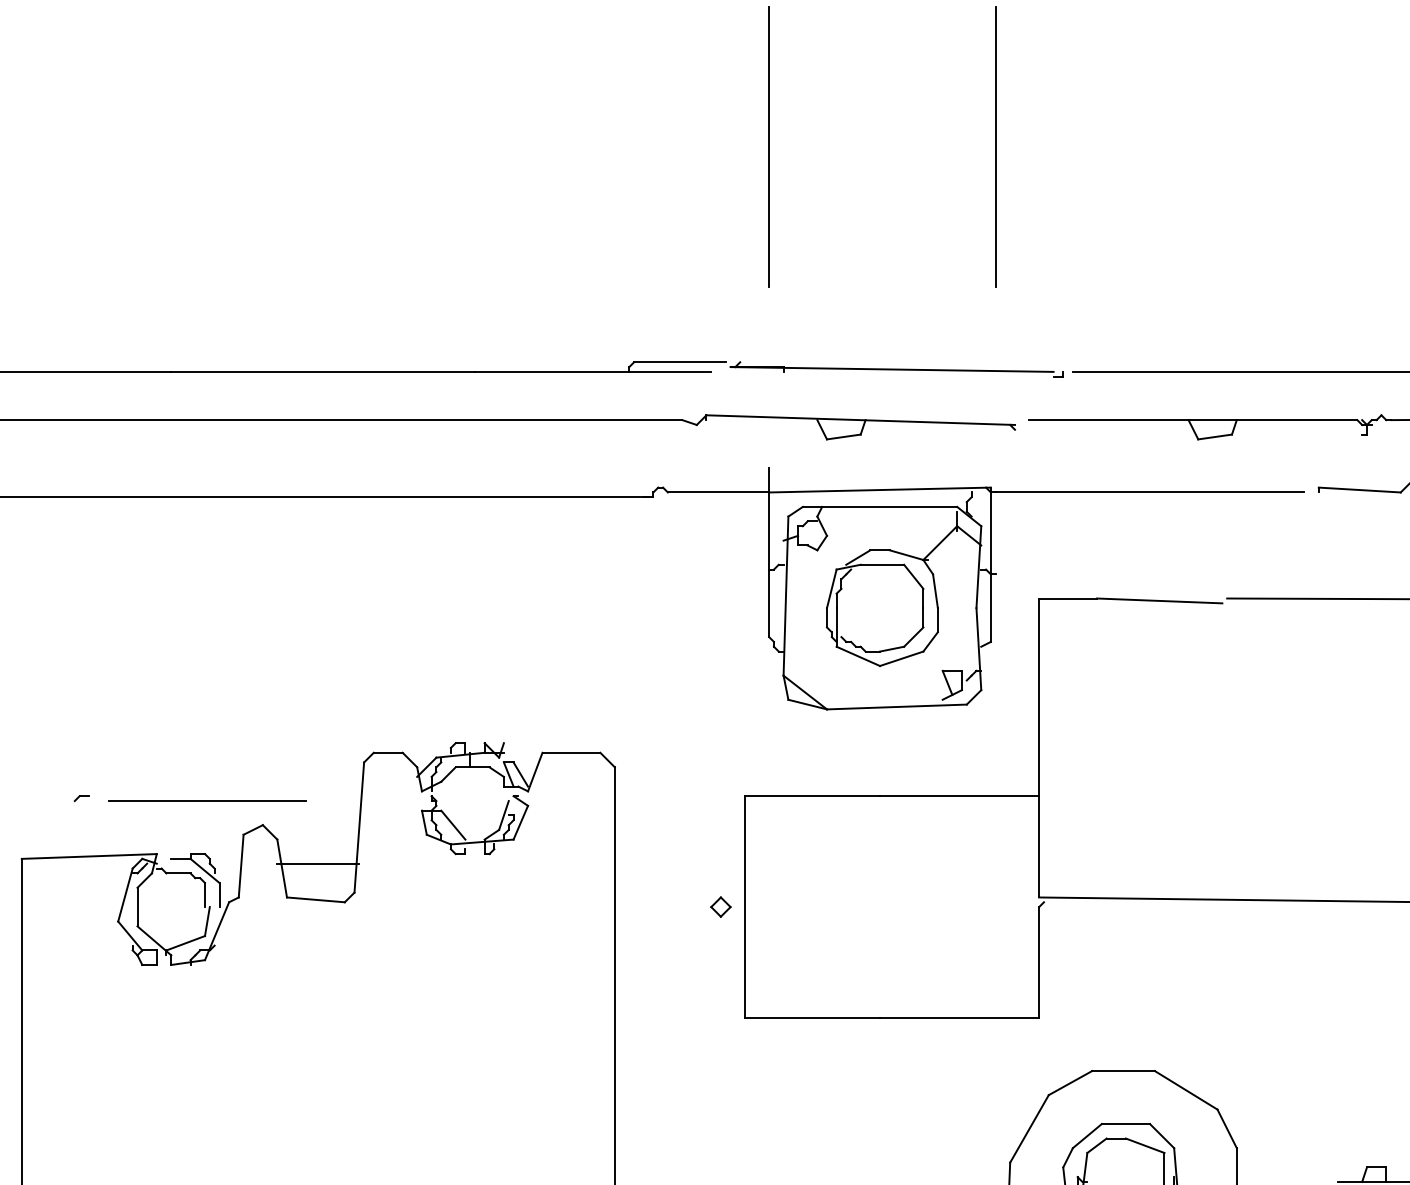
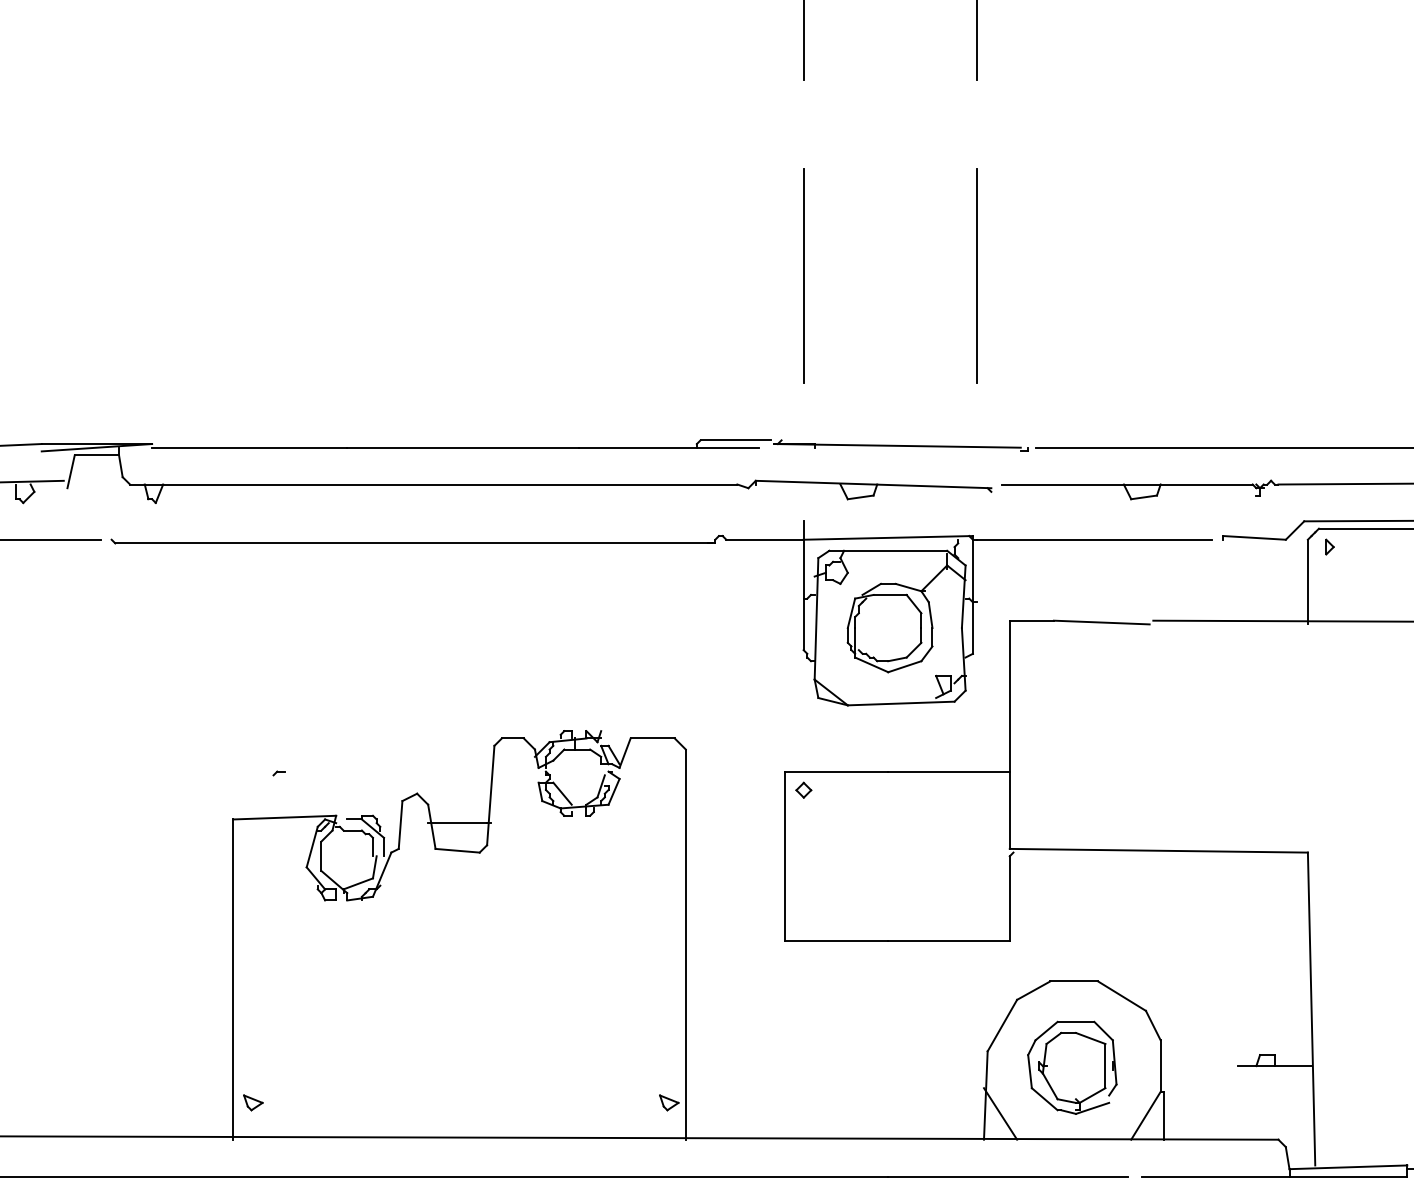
line: (207, 801) -> (374, 775), removed
part: (720, 906) -> (803, 789), moved

